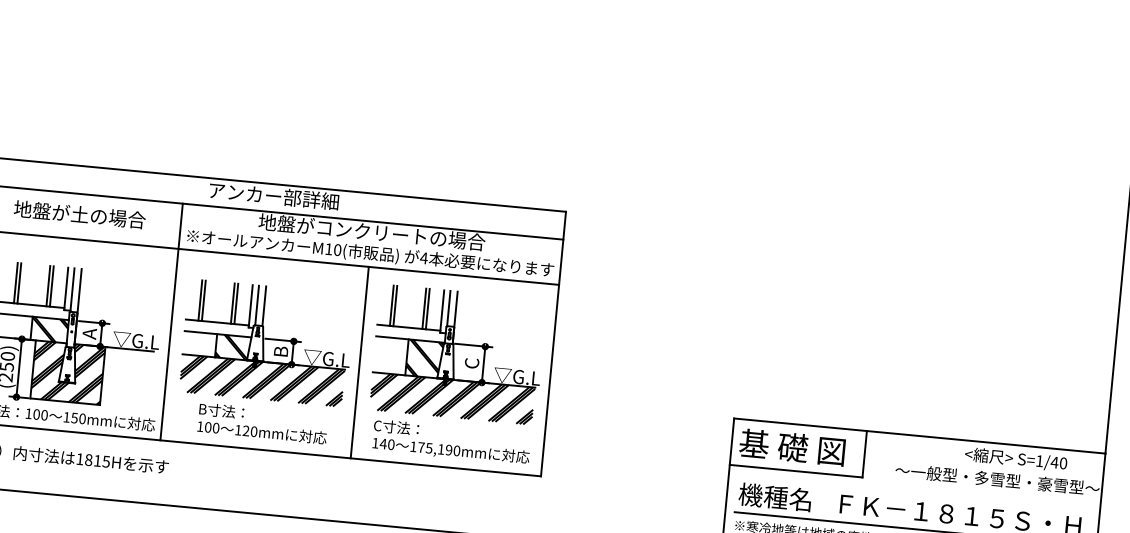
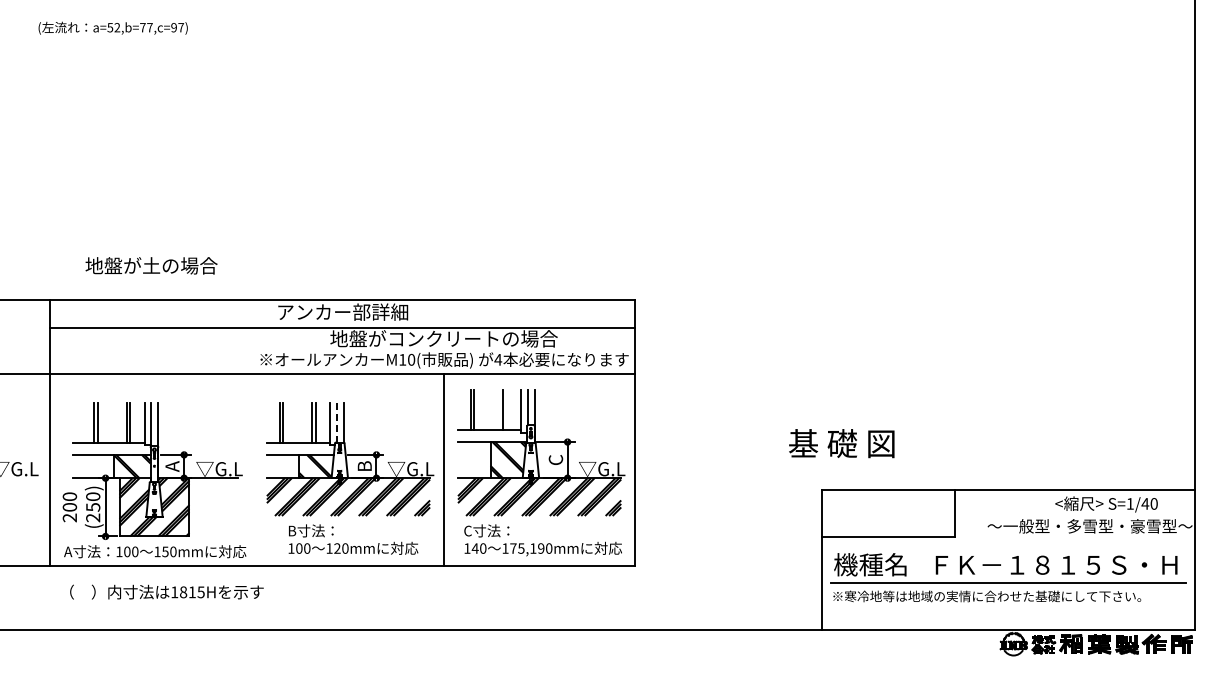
text: (79, 214) -> (151, 265), moved
line: (257, 305) -> (336, 422), solid -> dashed
line: (427, 308) -> (506, 409), removed
line: (171, 321) -> (252, 446), removed
text: (792, 447) -> (841, 443), moved

